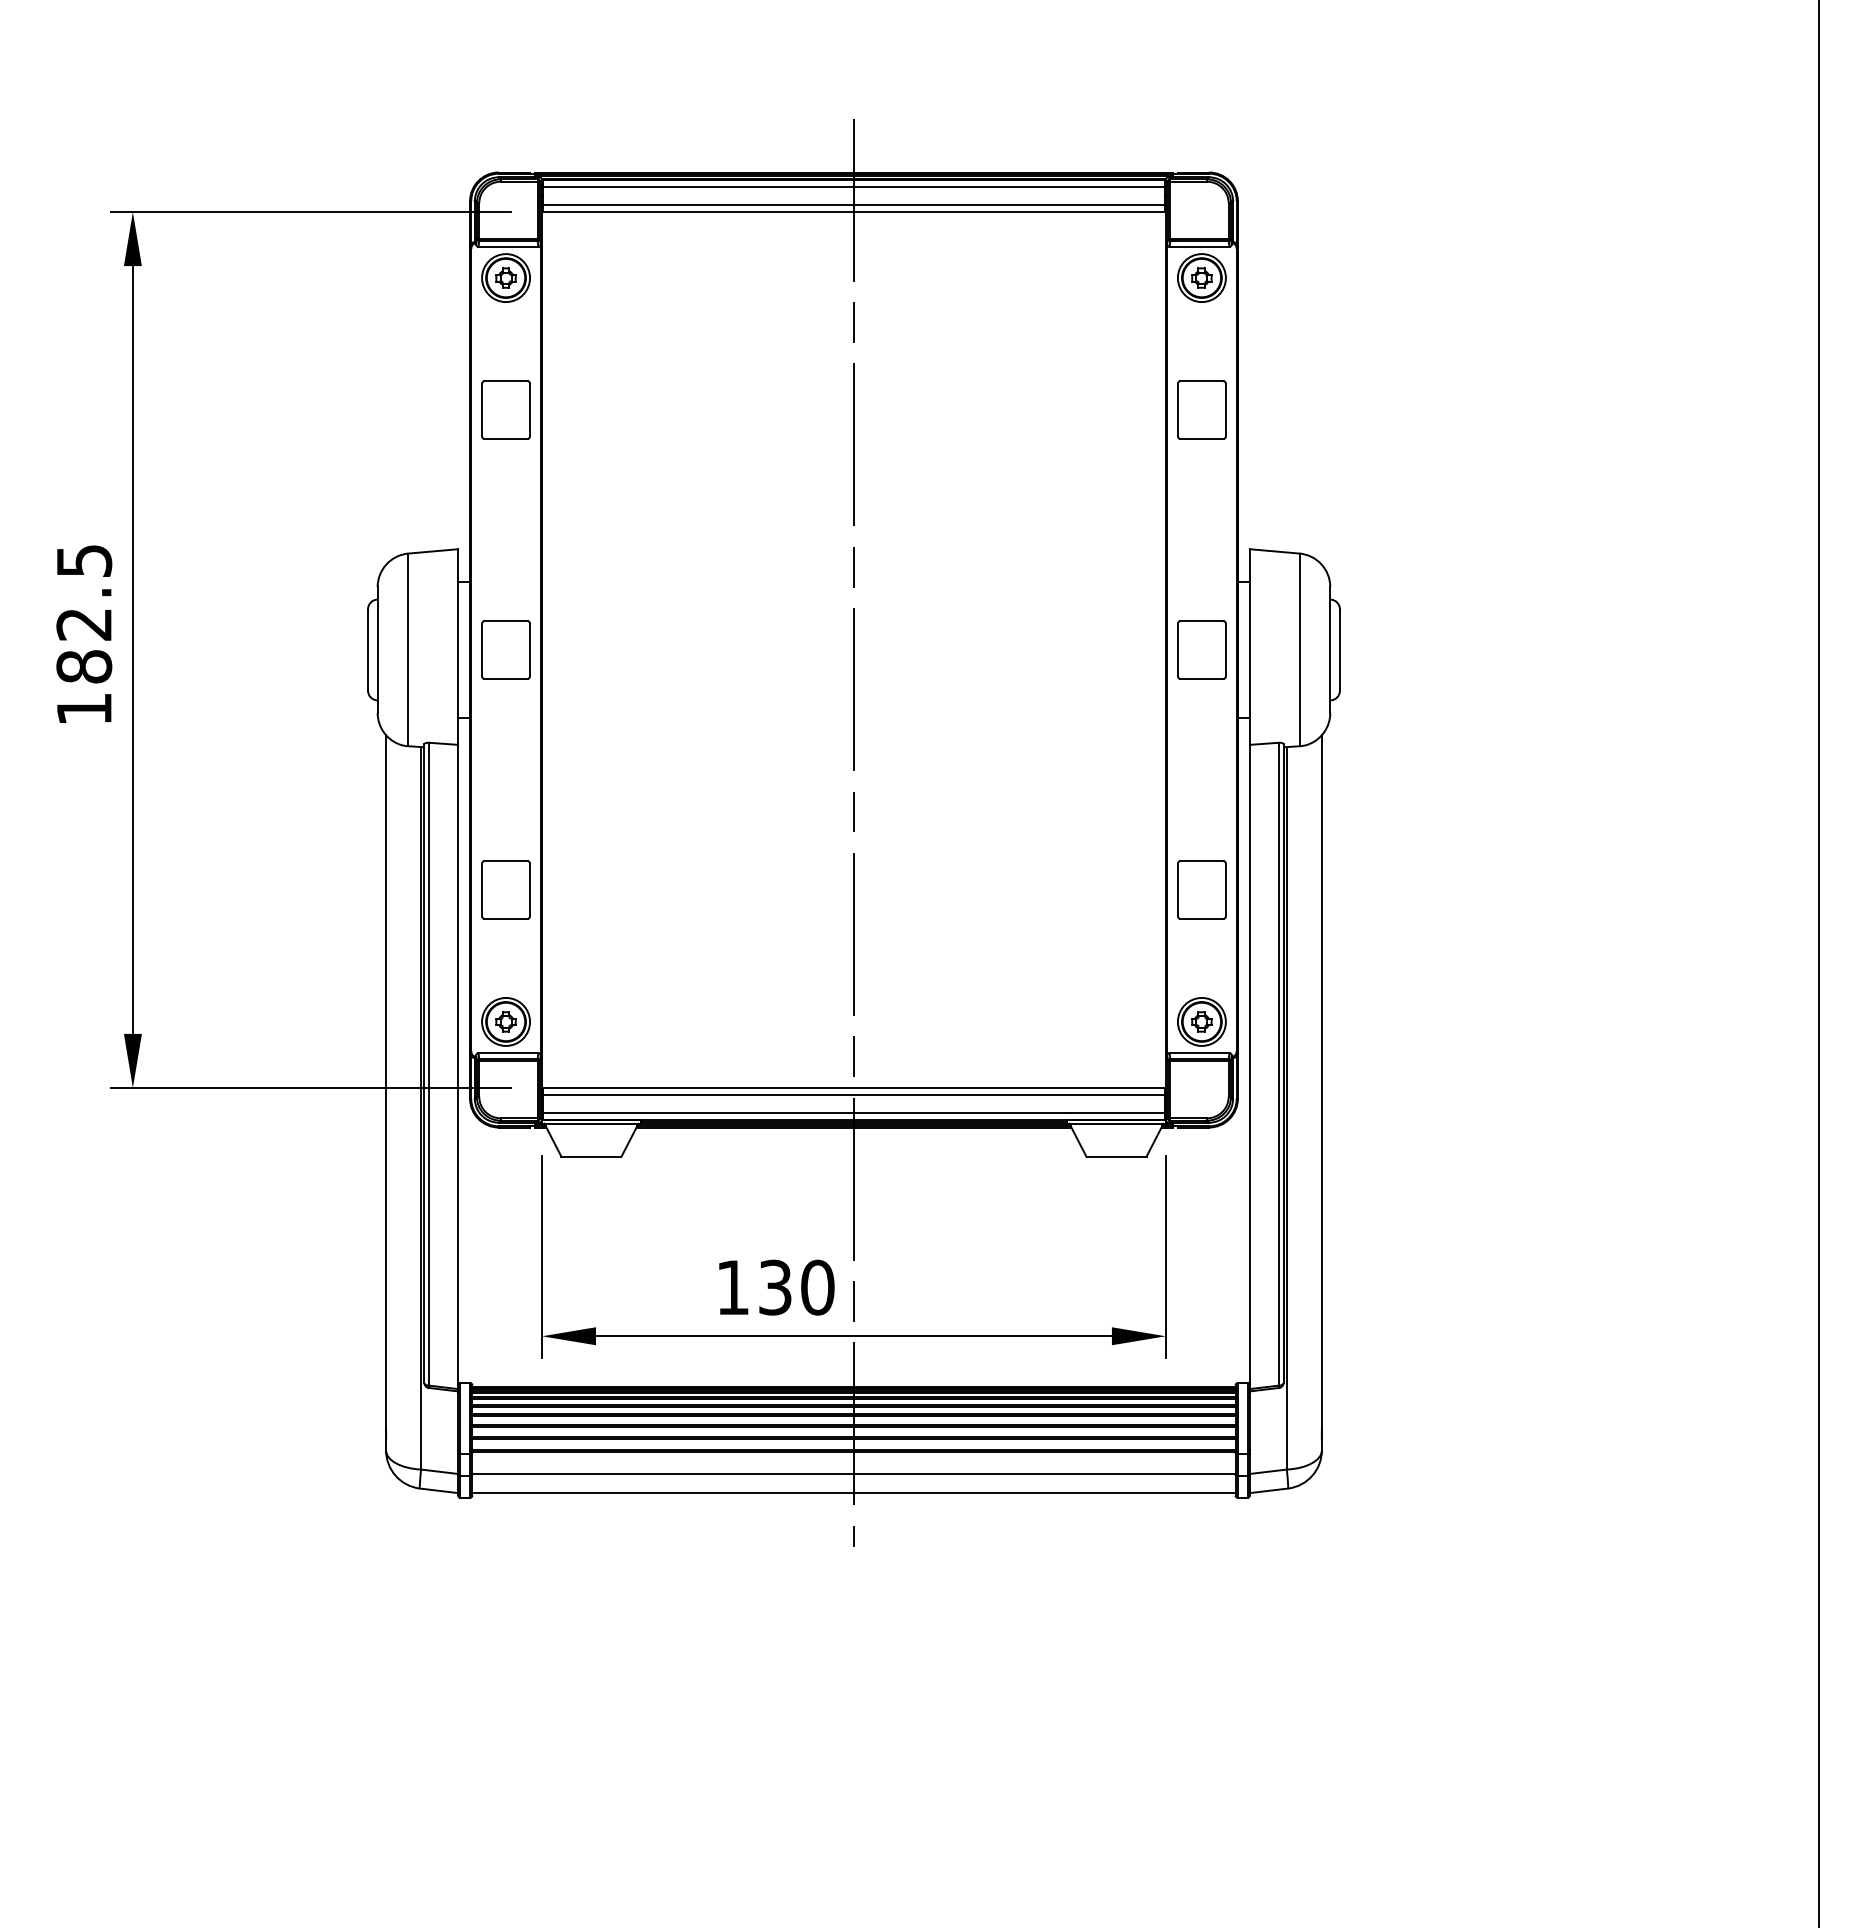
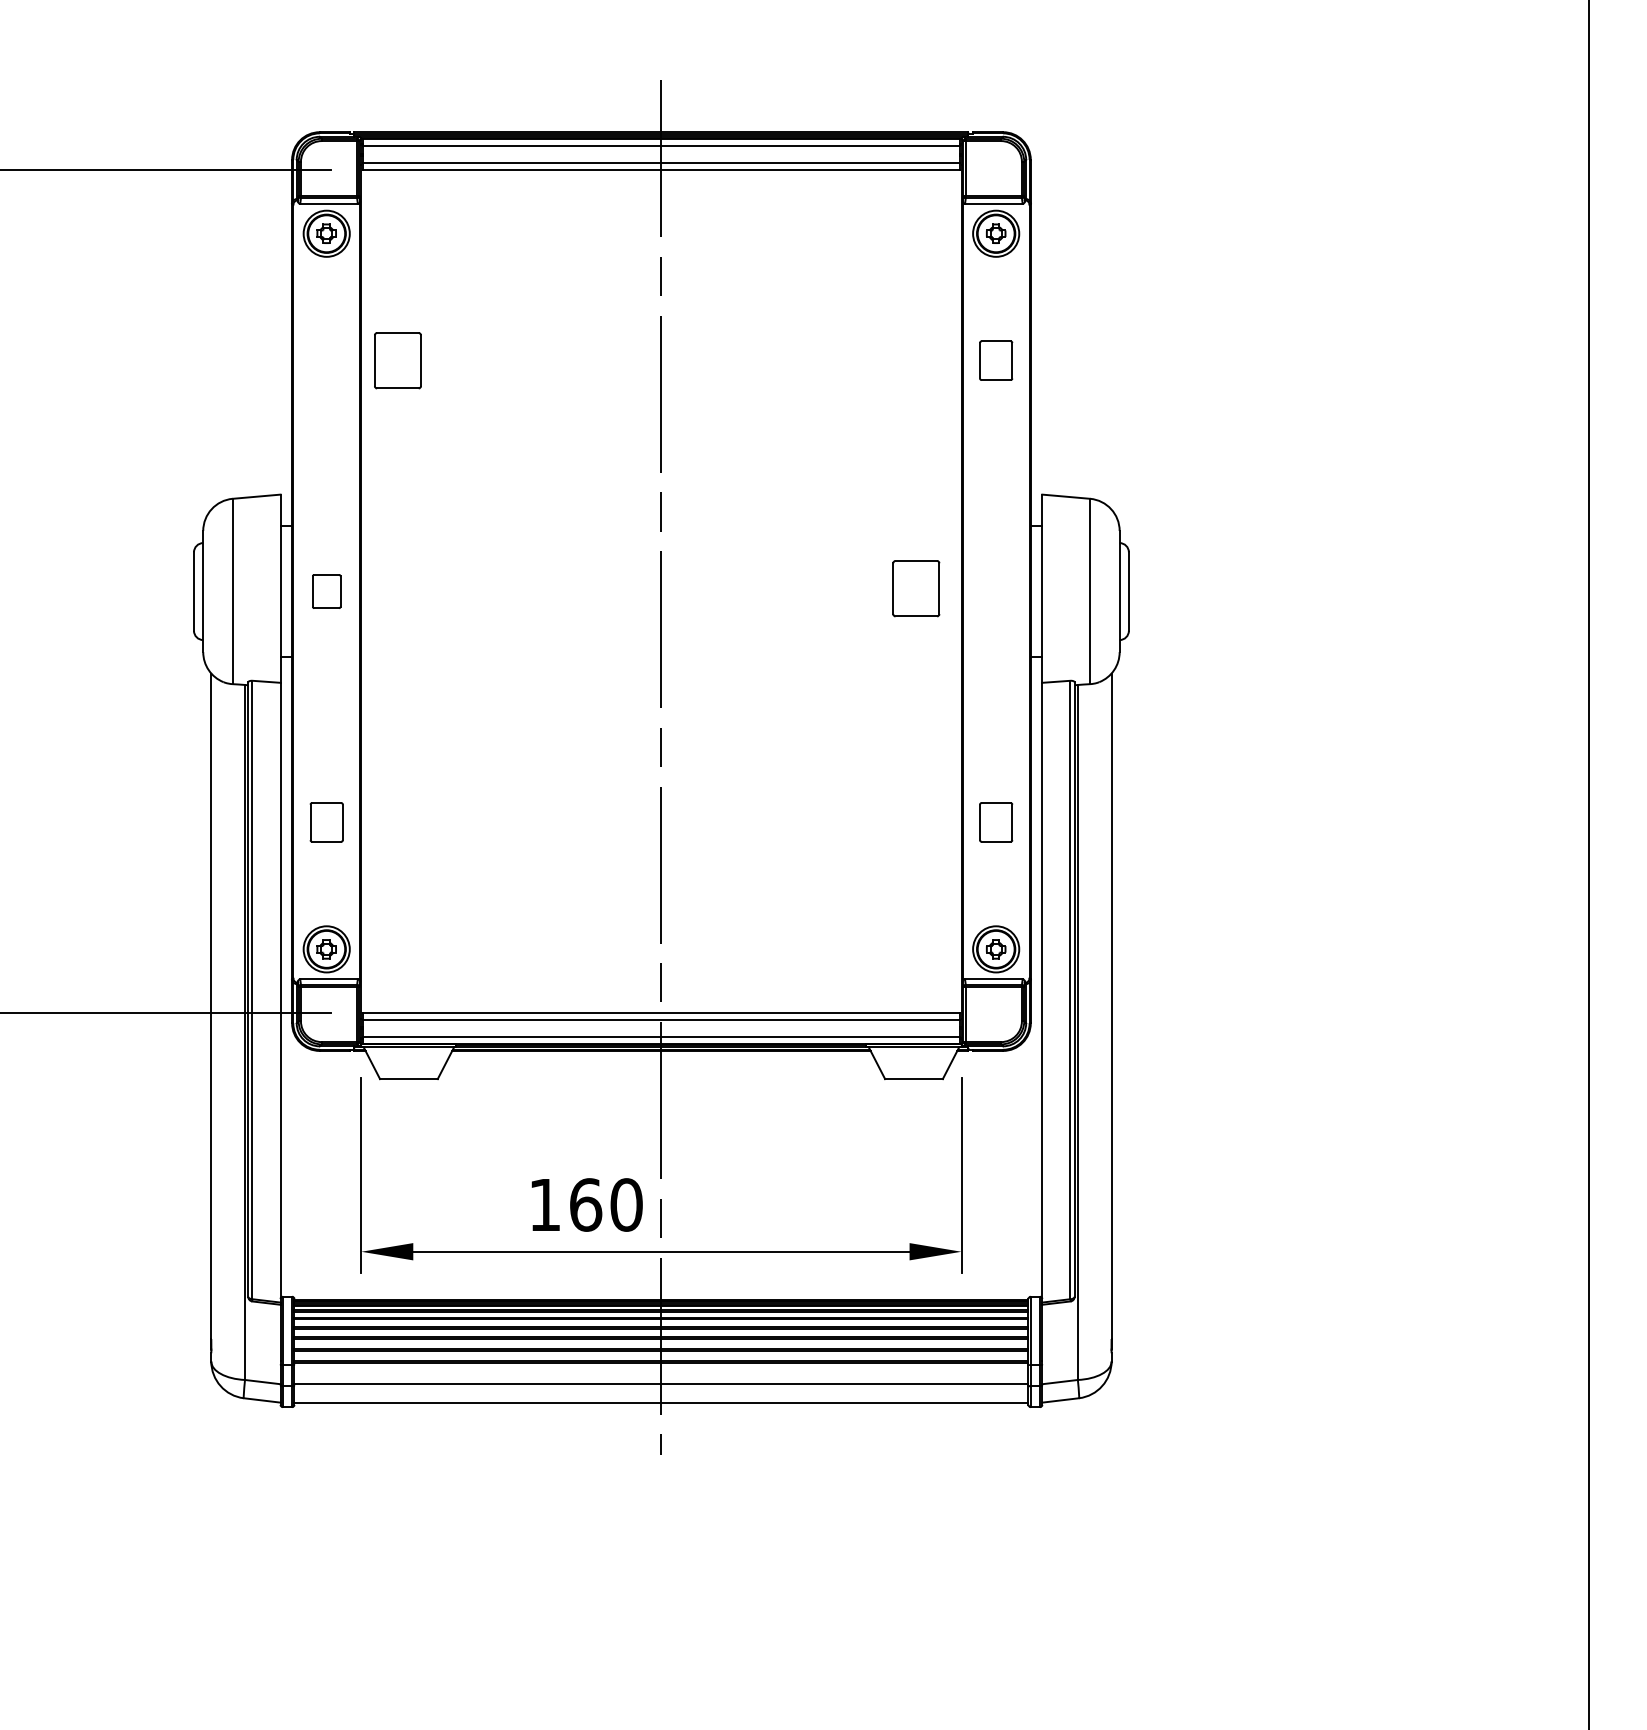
part: (505, 409) -> (397, 360), moved
part: (1201, 409) -> (995, 360), size x0.7
part: (505, 649) -> (326, 591), size x0.6
part: (1201, 649) -> (915, 588), moved
part: (505, 889) -> (326, 821), size x0.7
part: (1201, 889) -> (995, 821), size x0.7
text: (775, 1287) -> (585, 1204), 130 -> 160

